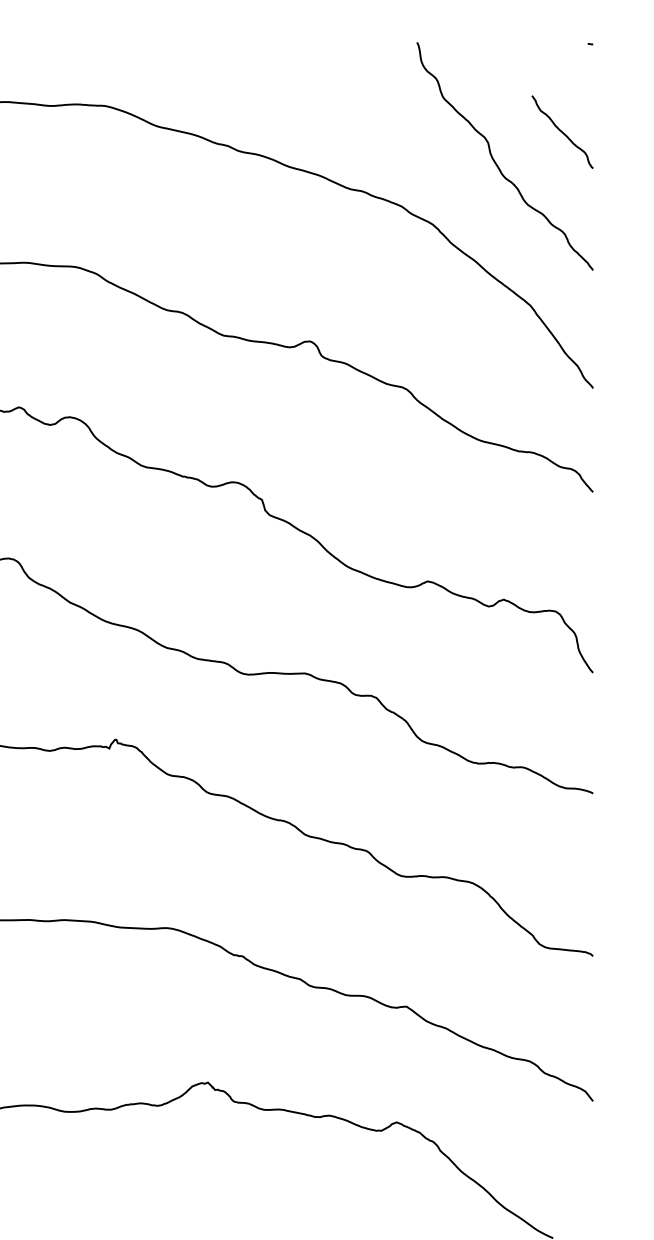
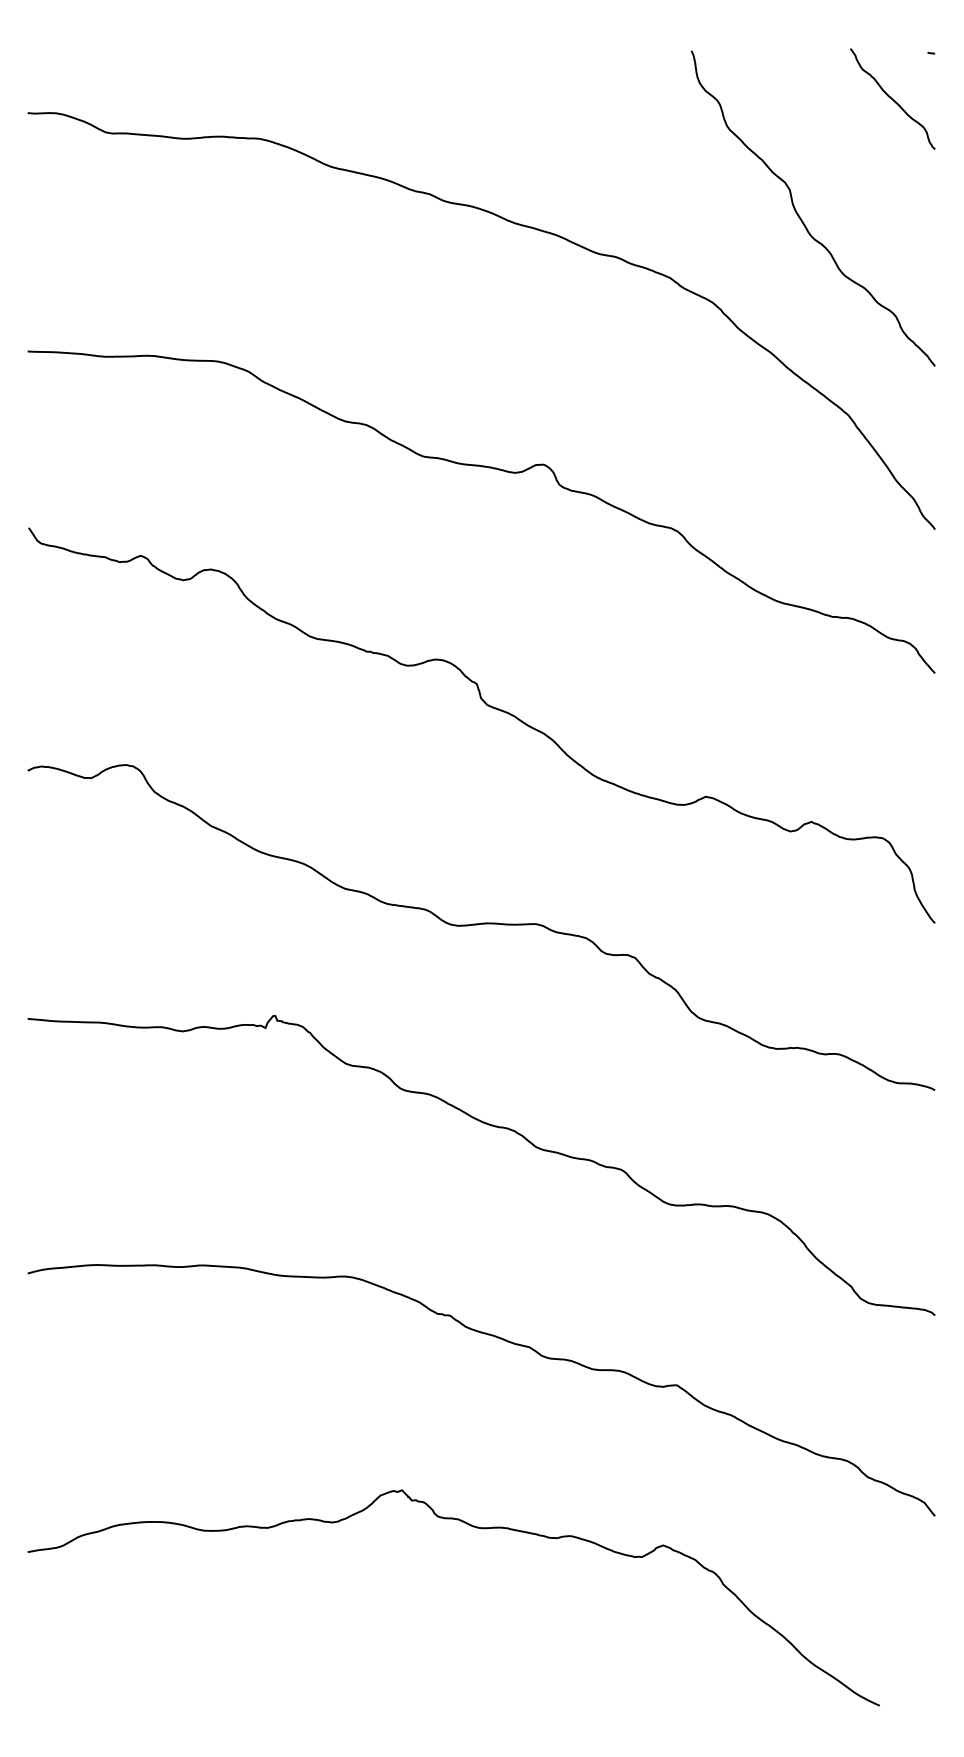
curve: (562, 131) -> (892, 98), moved

